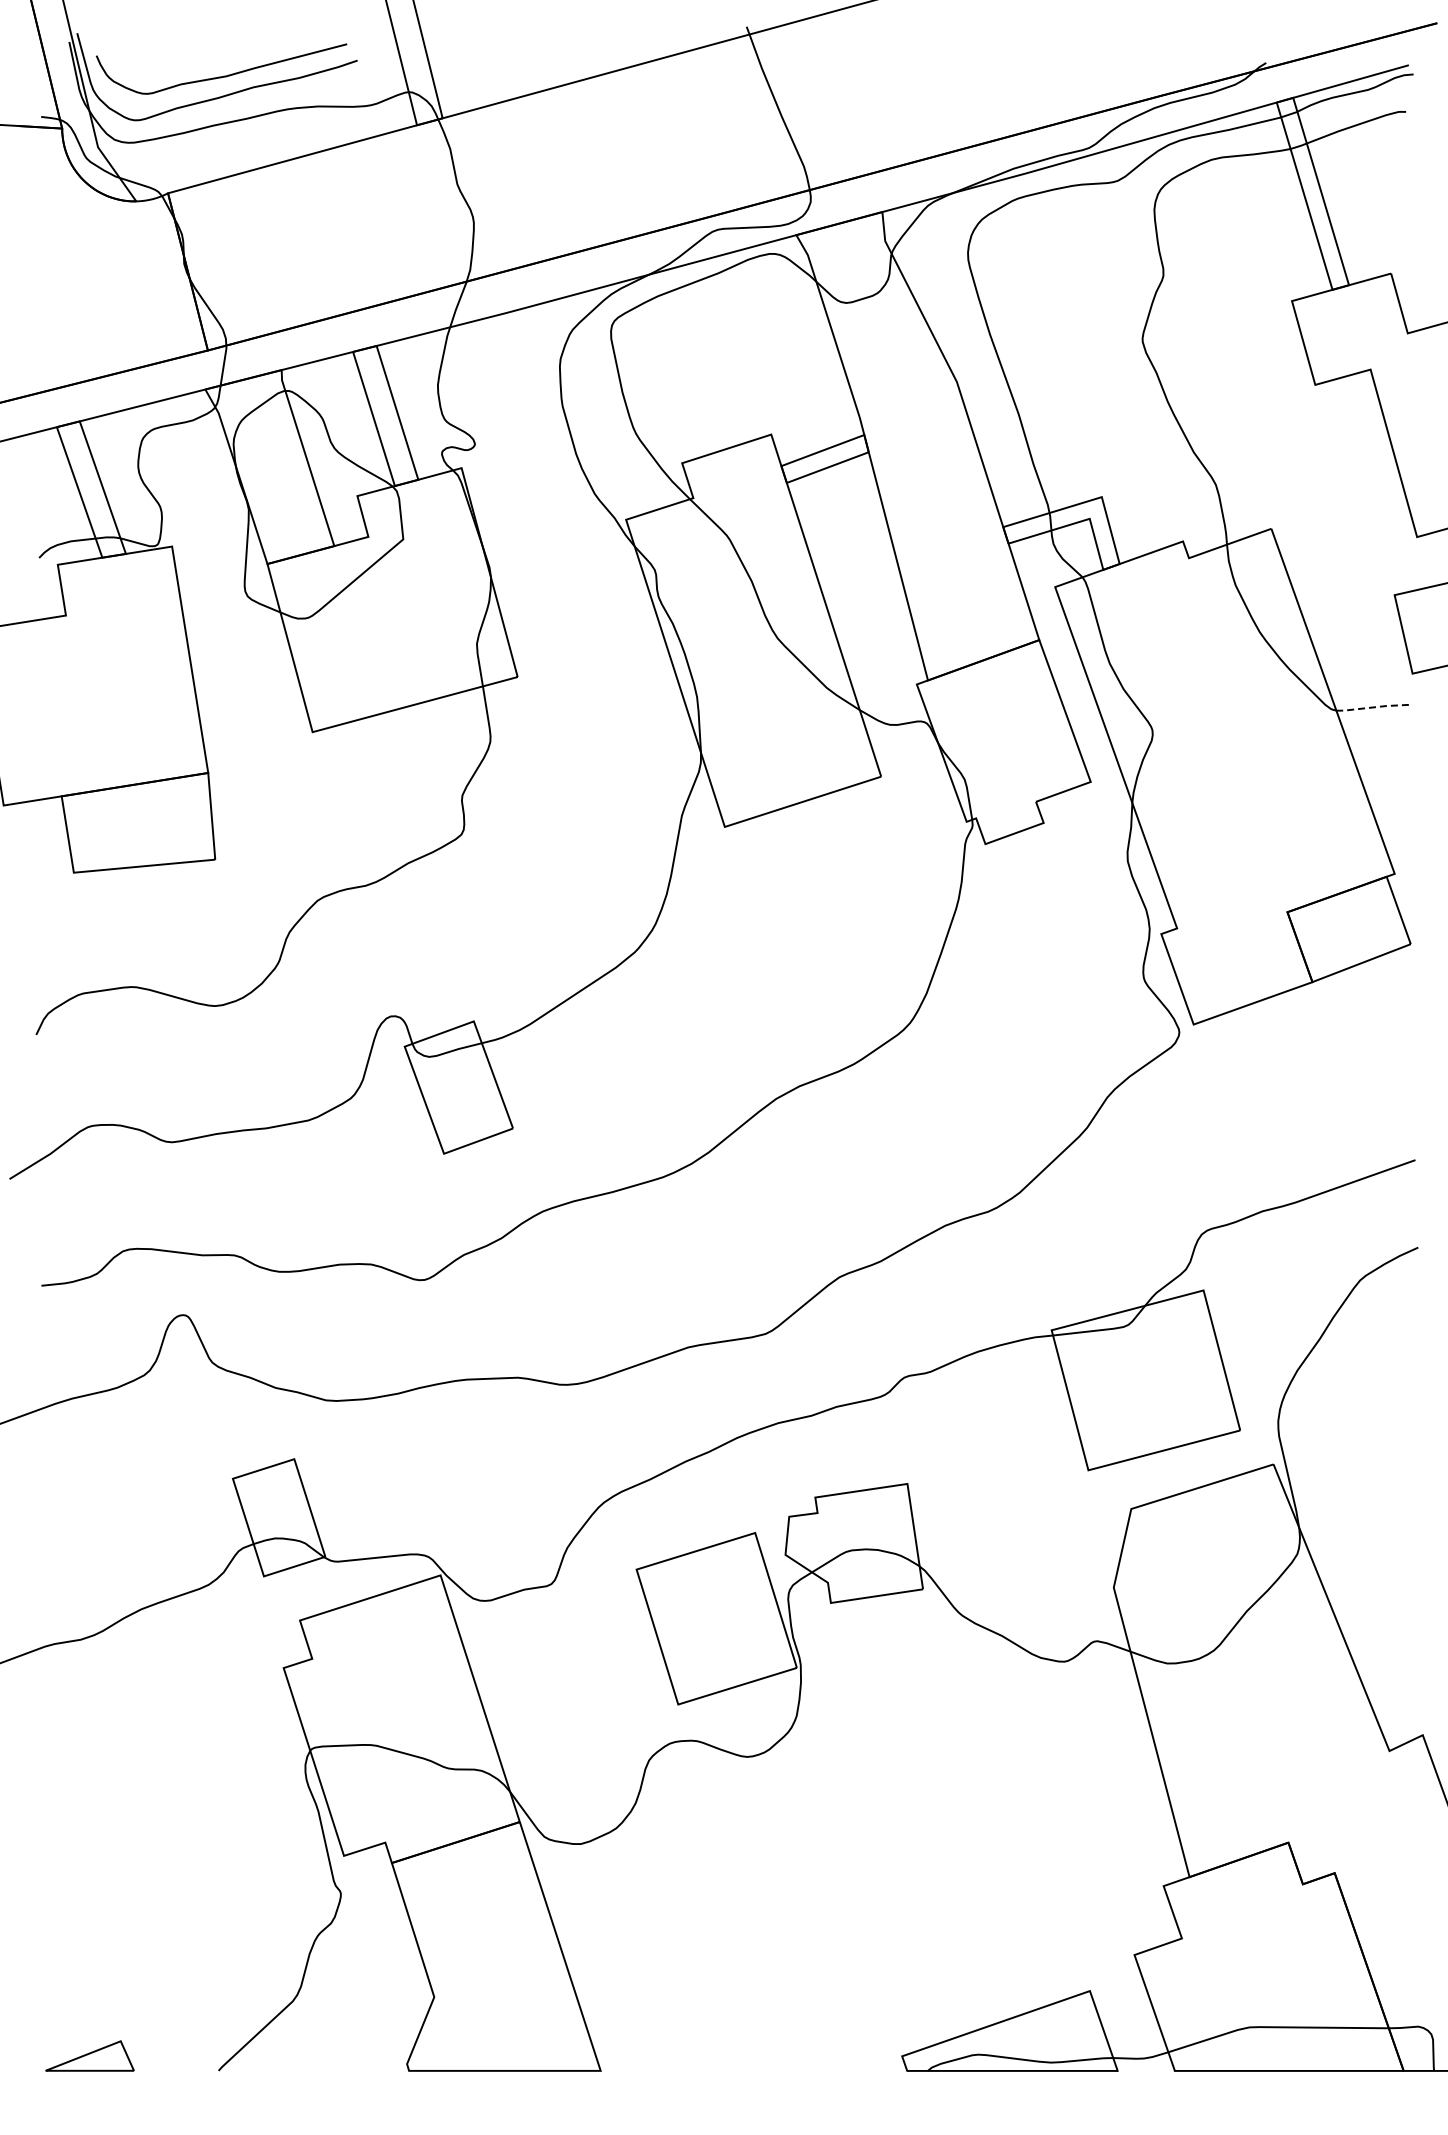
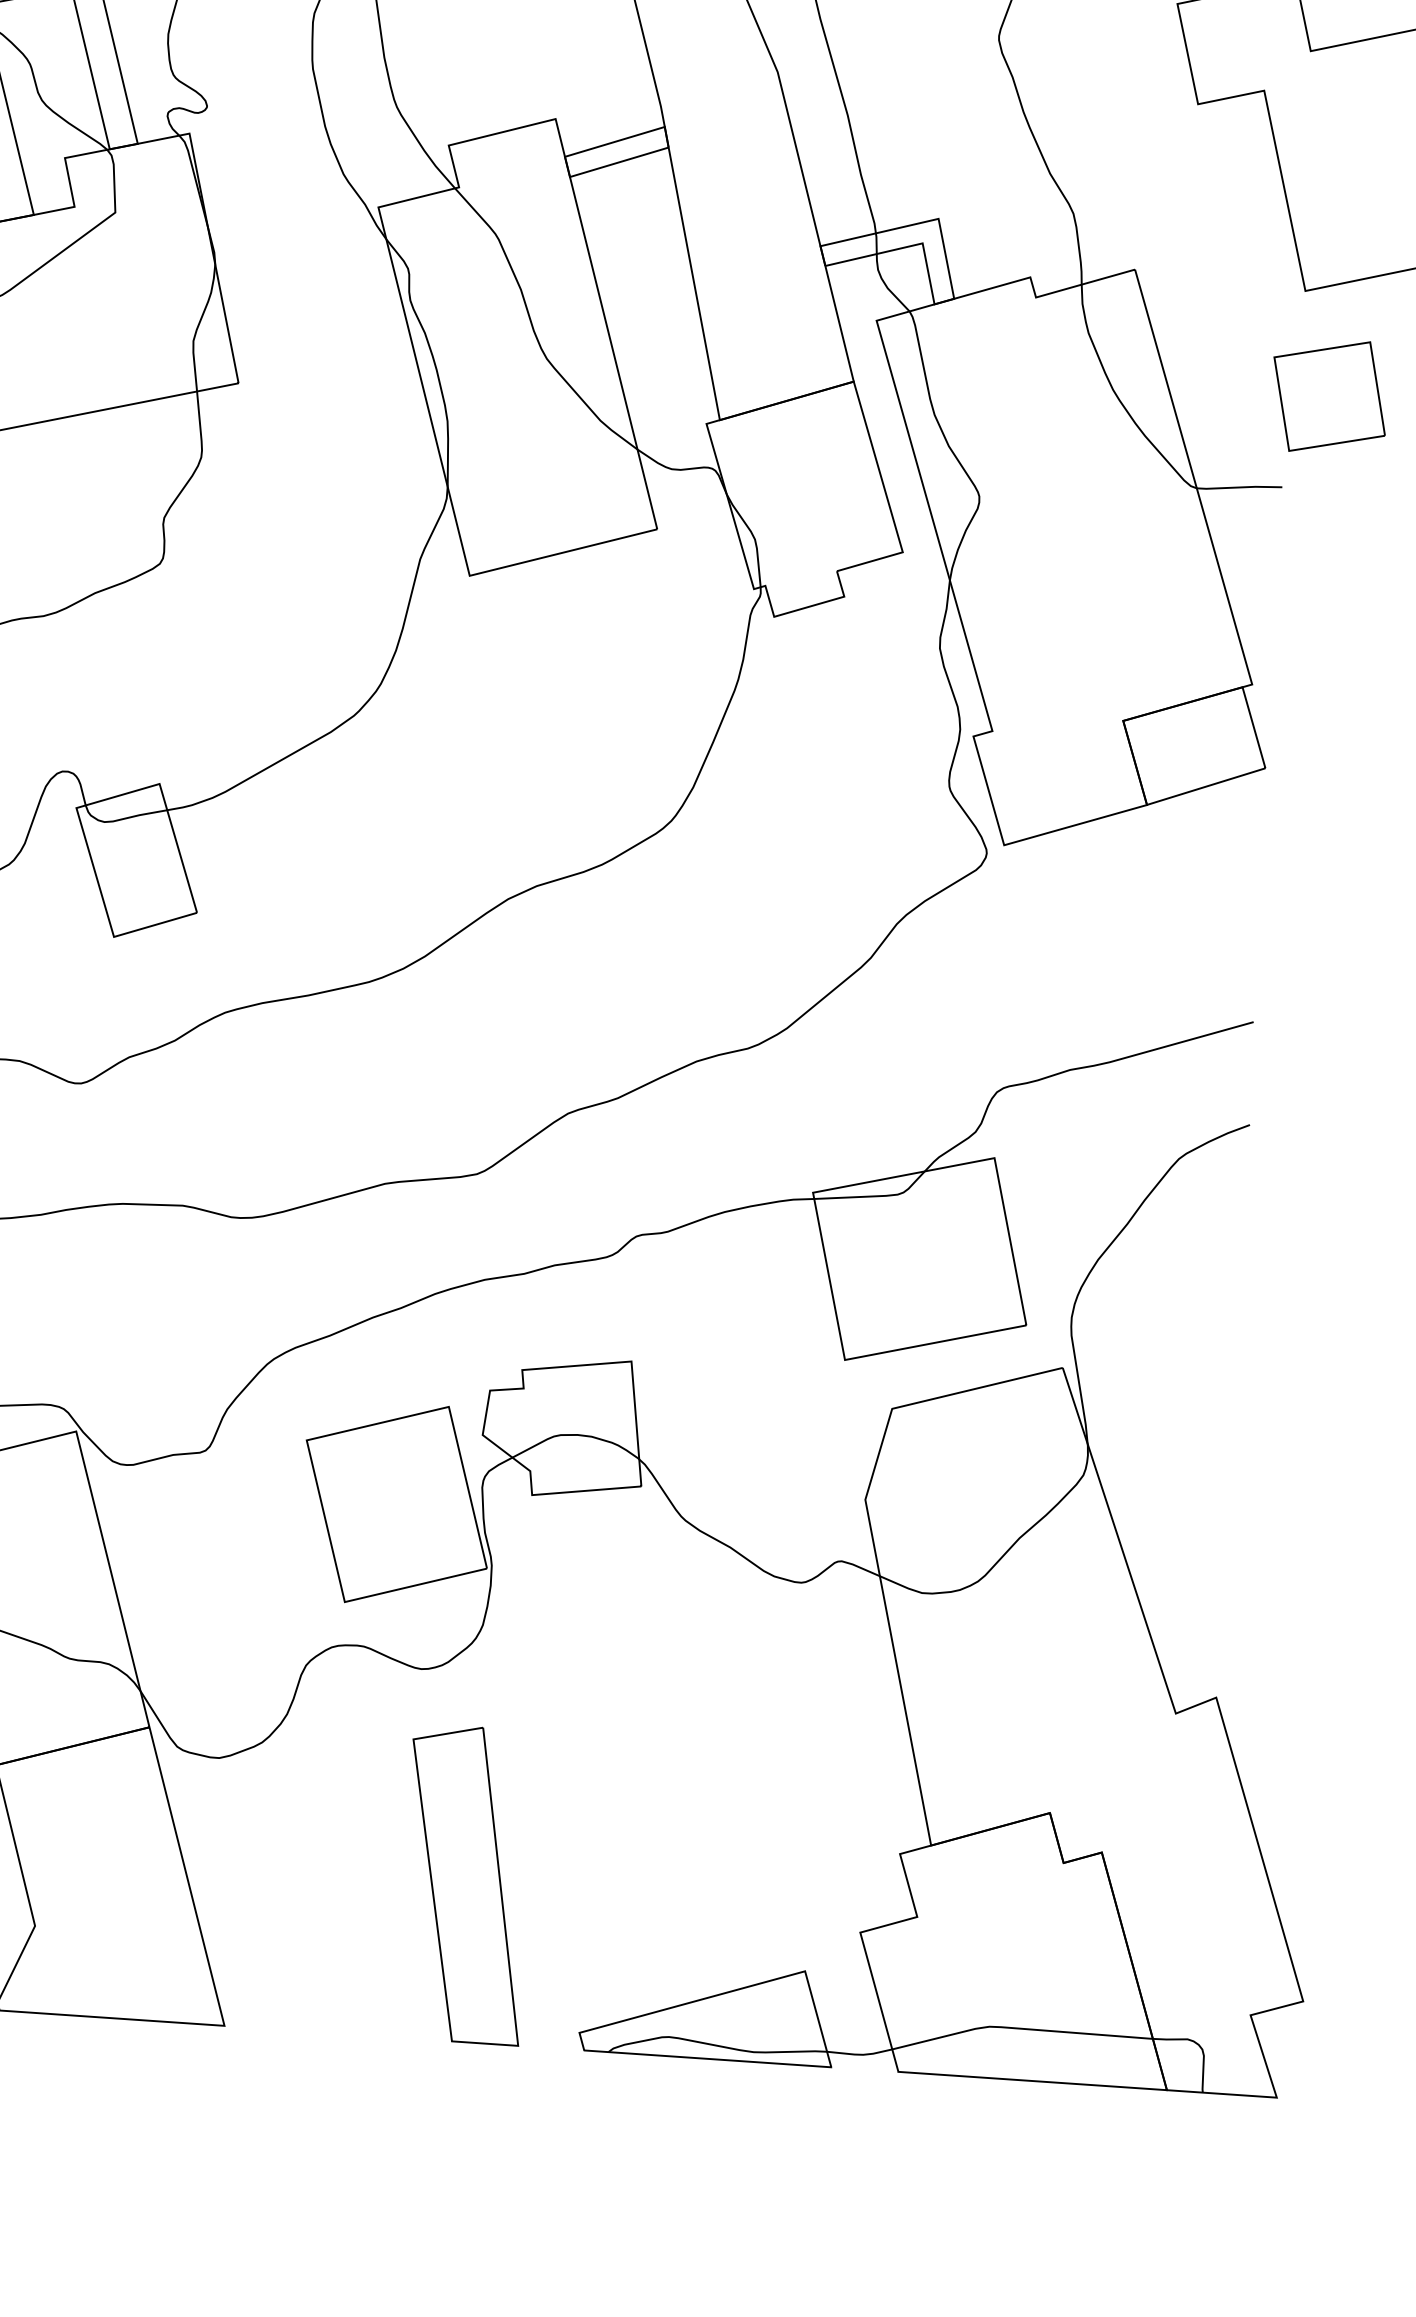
line: (1372, 707) -> (1239, 487), dashed -> solid
part: (797, 1936) -> (466, 1883), added

